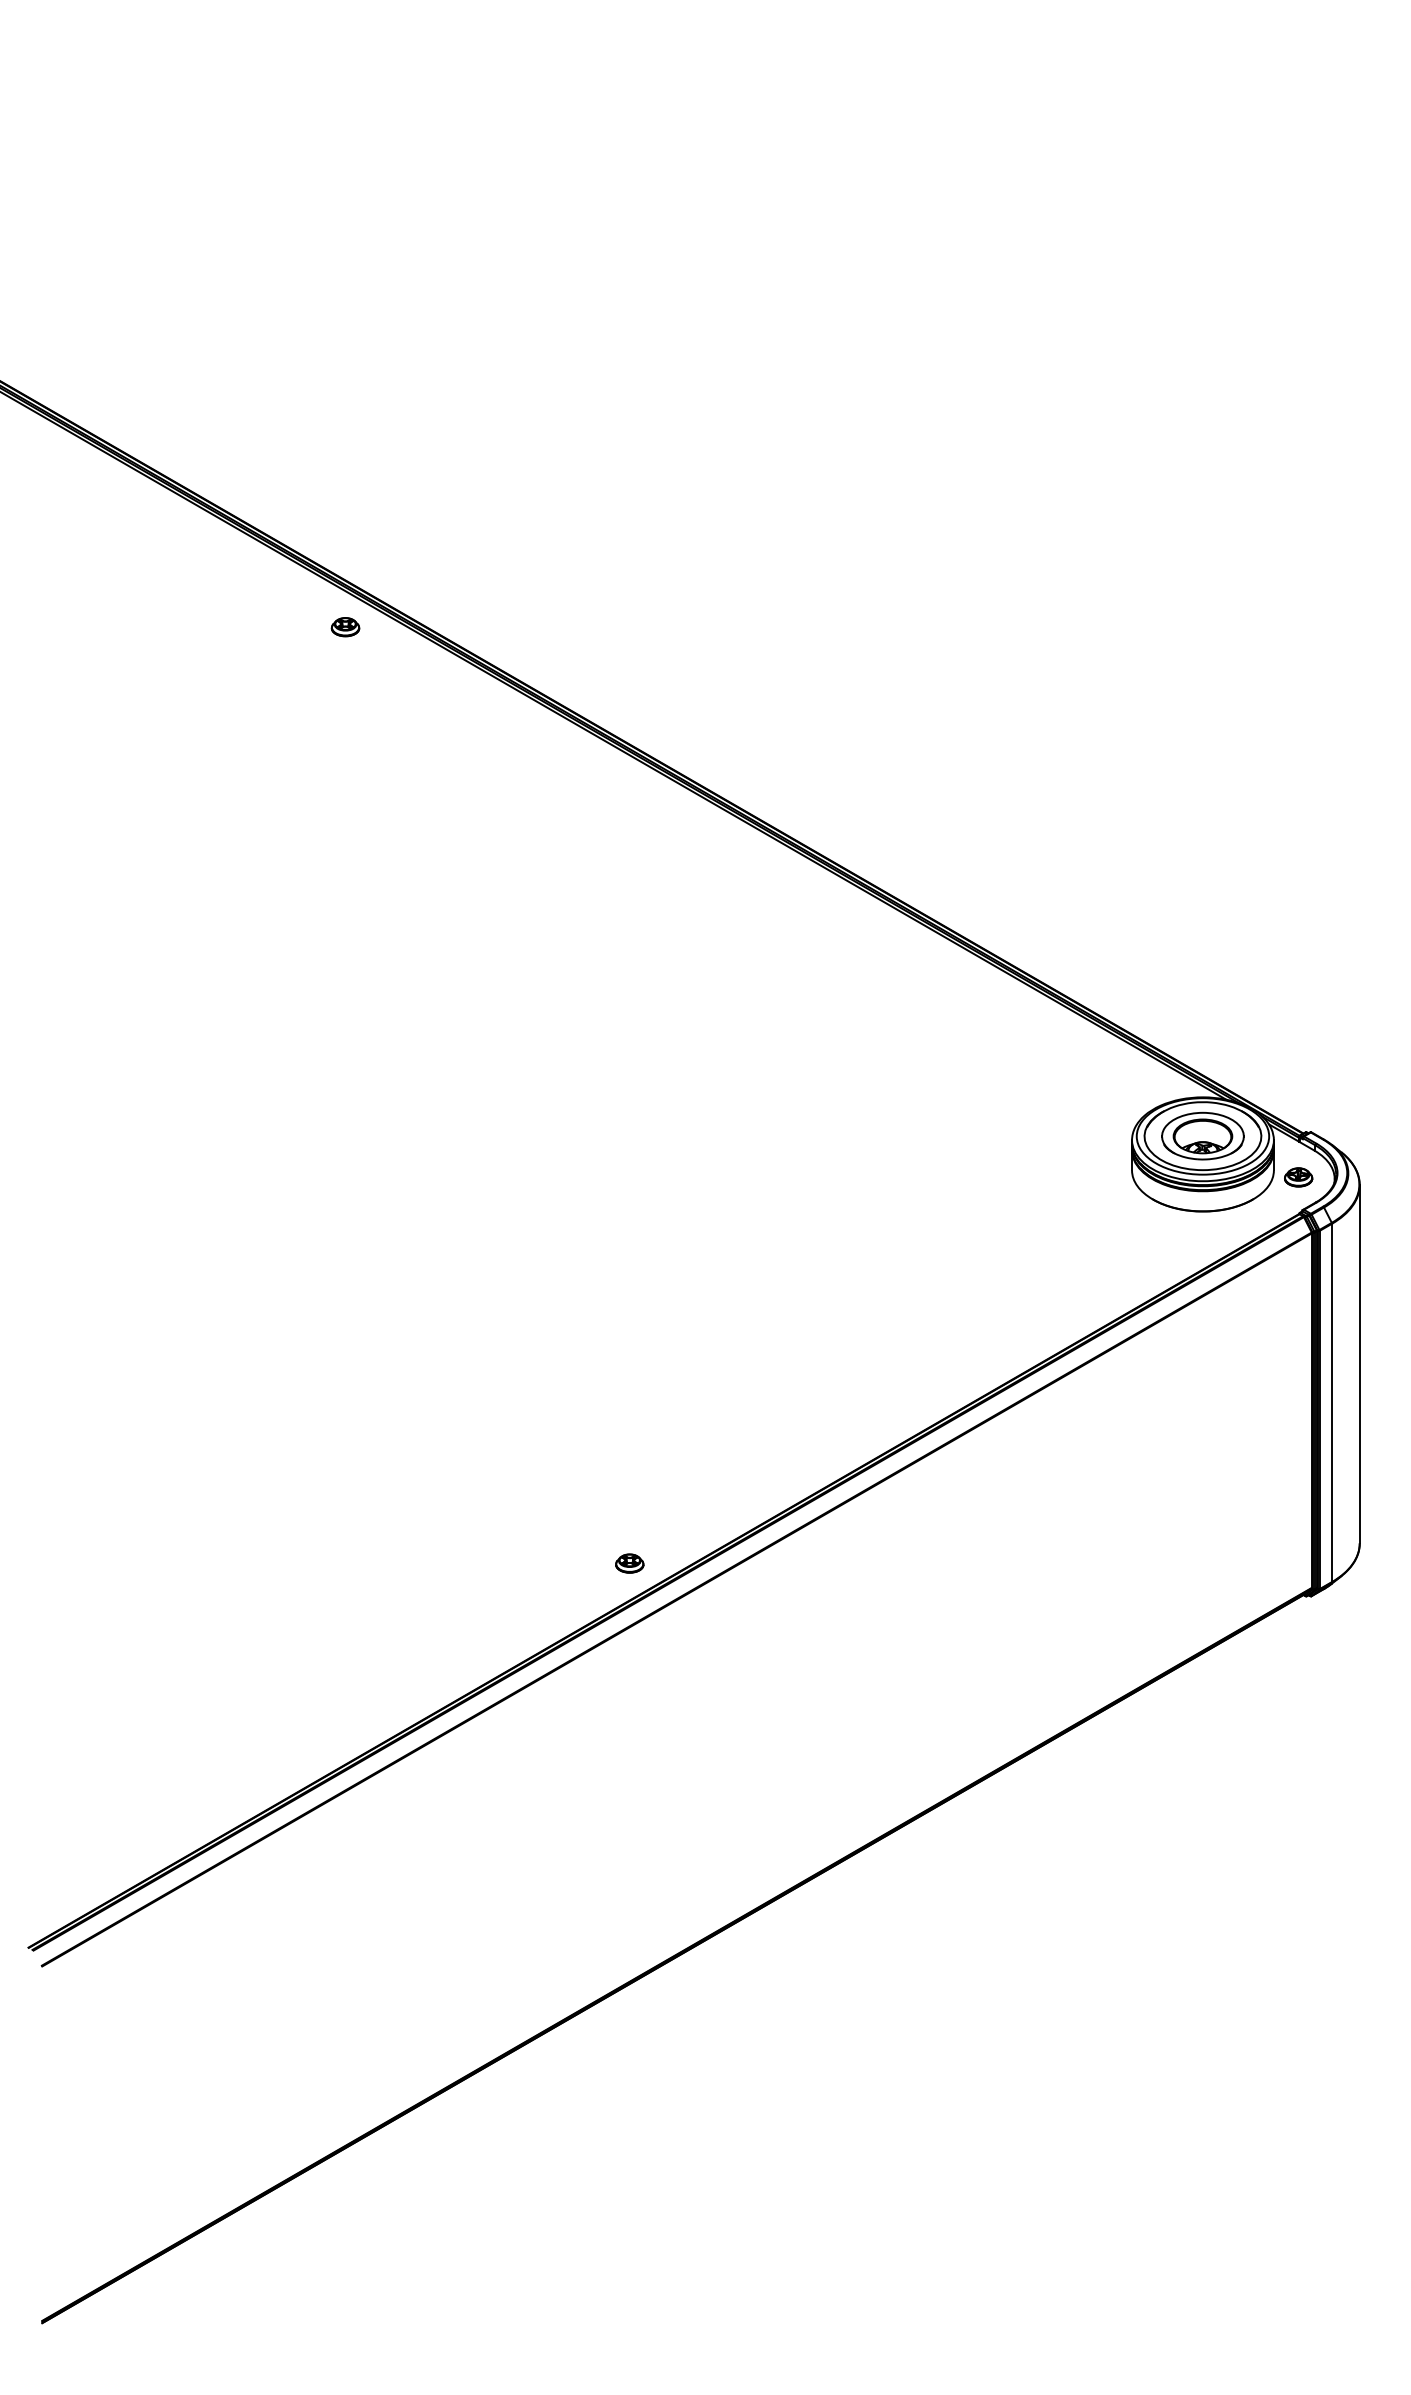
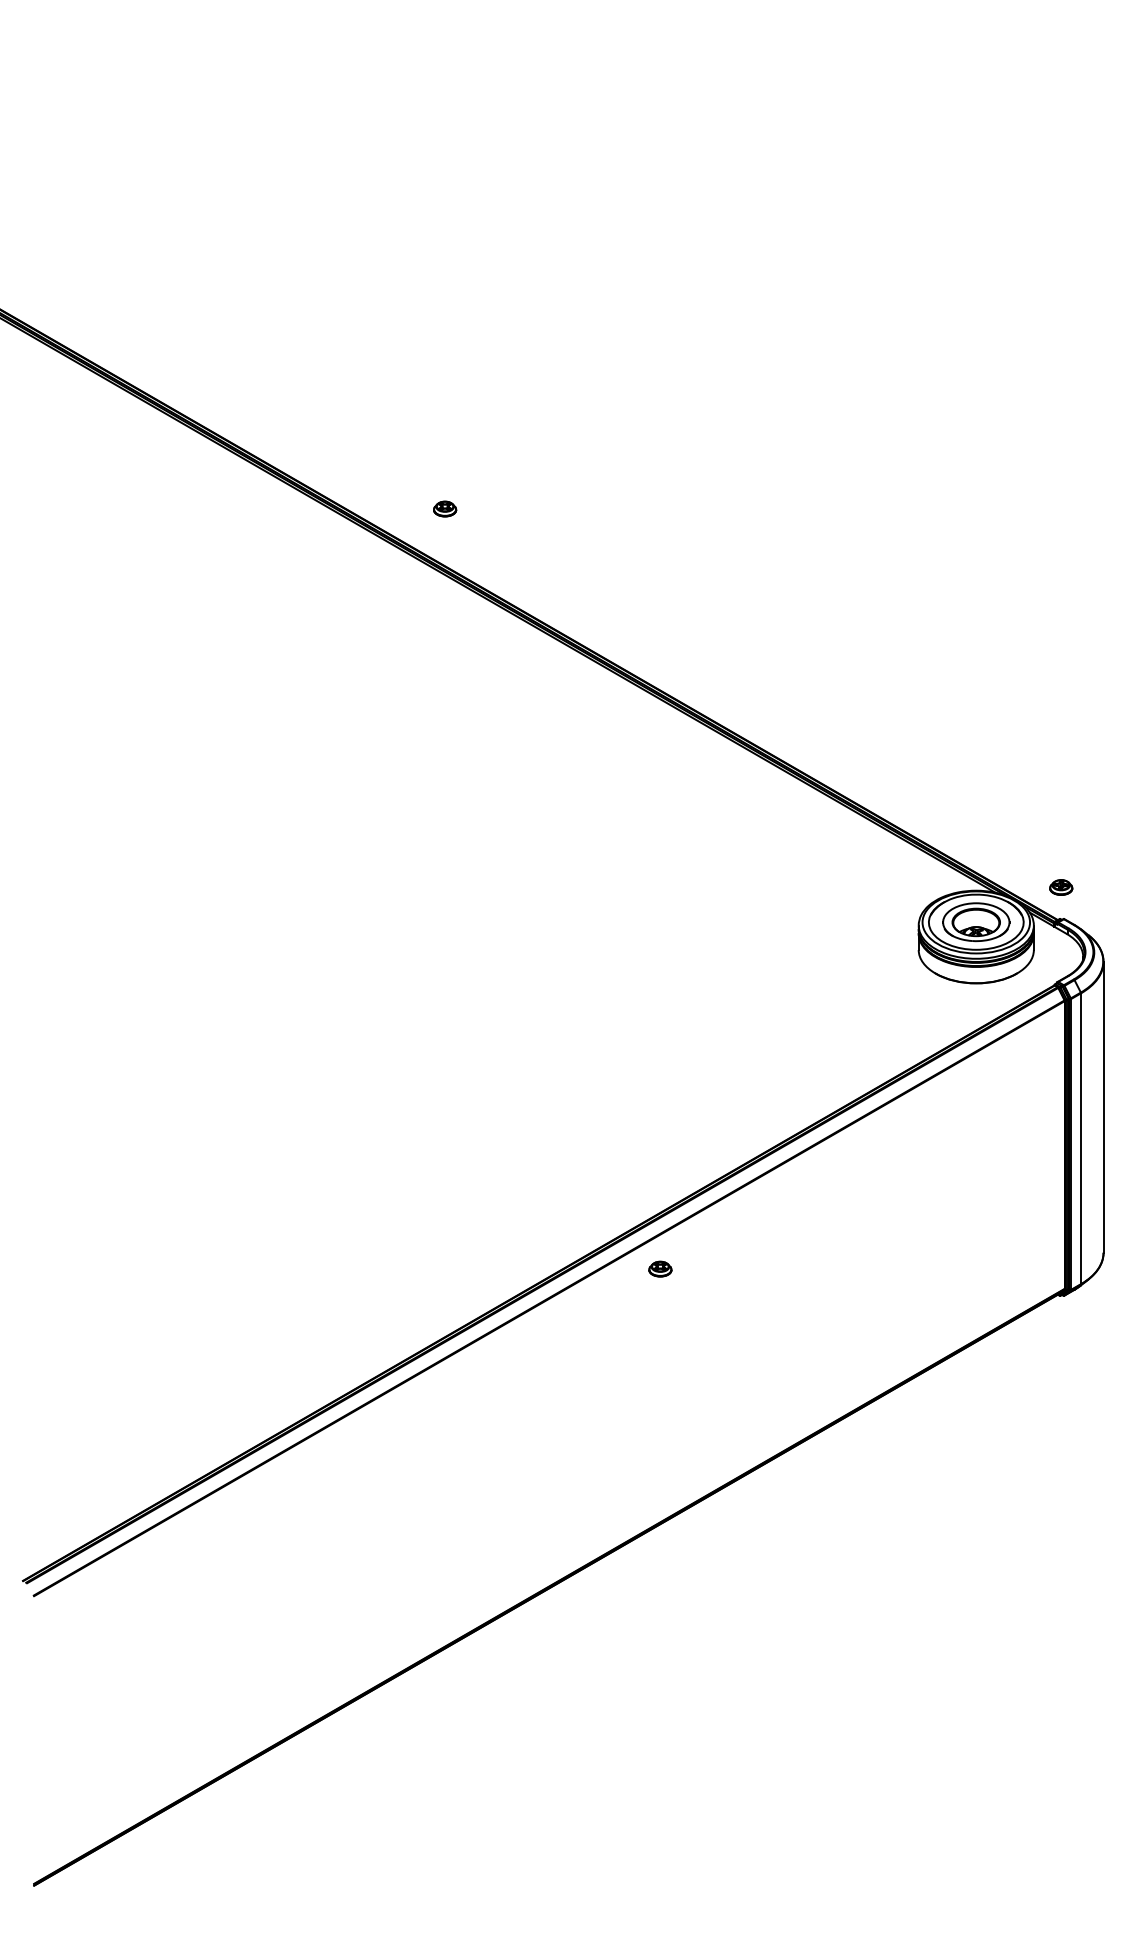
part: (345, 627) -> (445, 509), moved
part: (1298, 1177) -> (1061, 887), moved
part: (629, 1563) -> (660, 1269), moved

